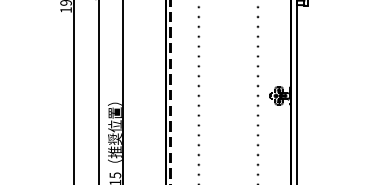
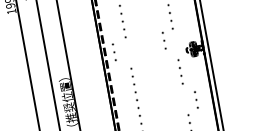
part: (198, 85) -> (114, 51), moved
part: (257, 85) -> (163, 40), moved
part: (257, 154) -> (195, 99), moved

